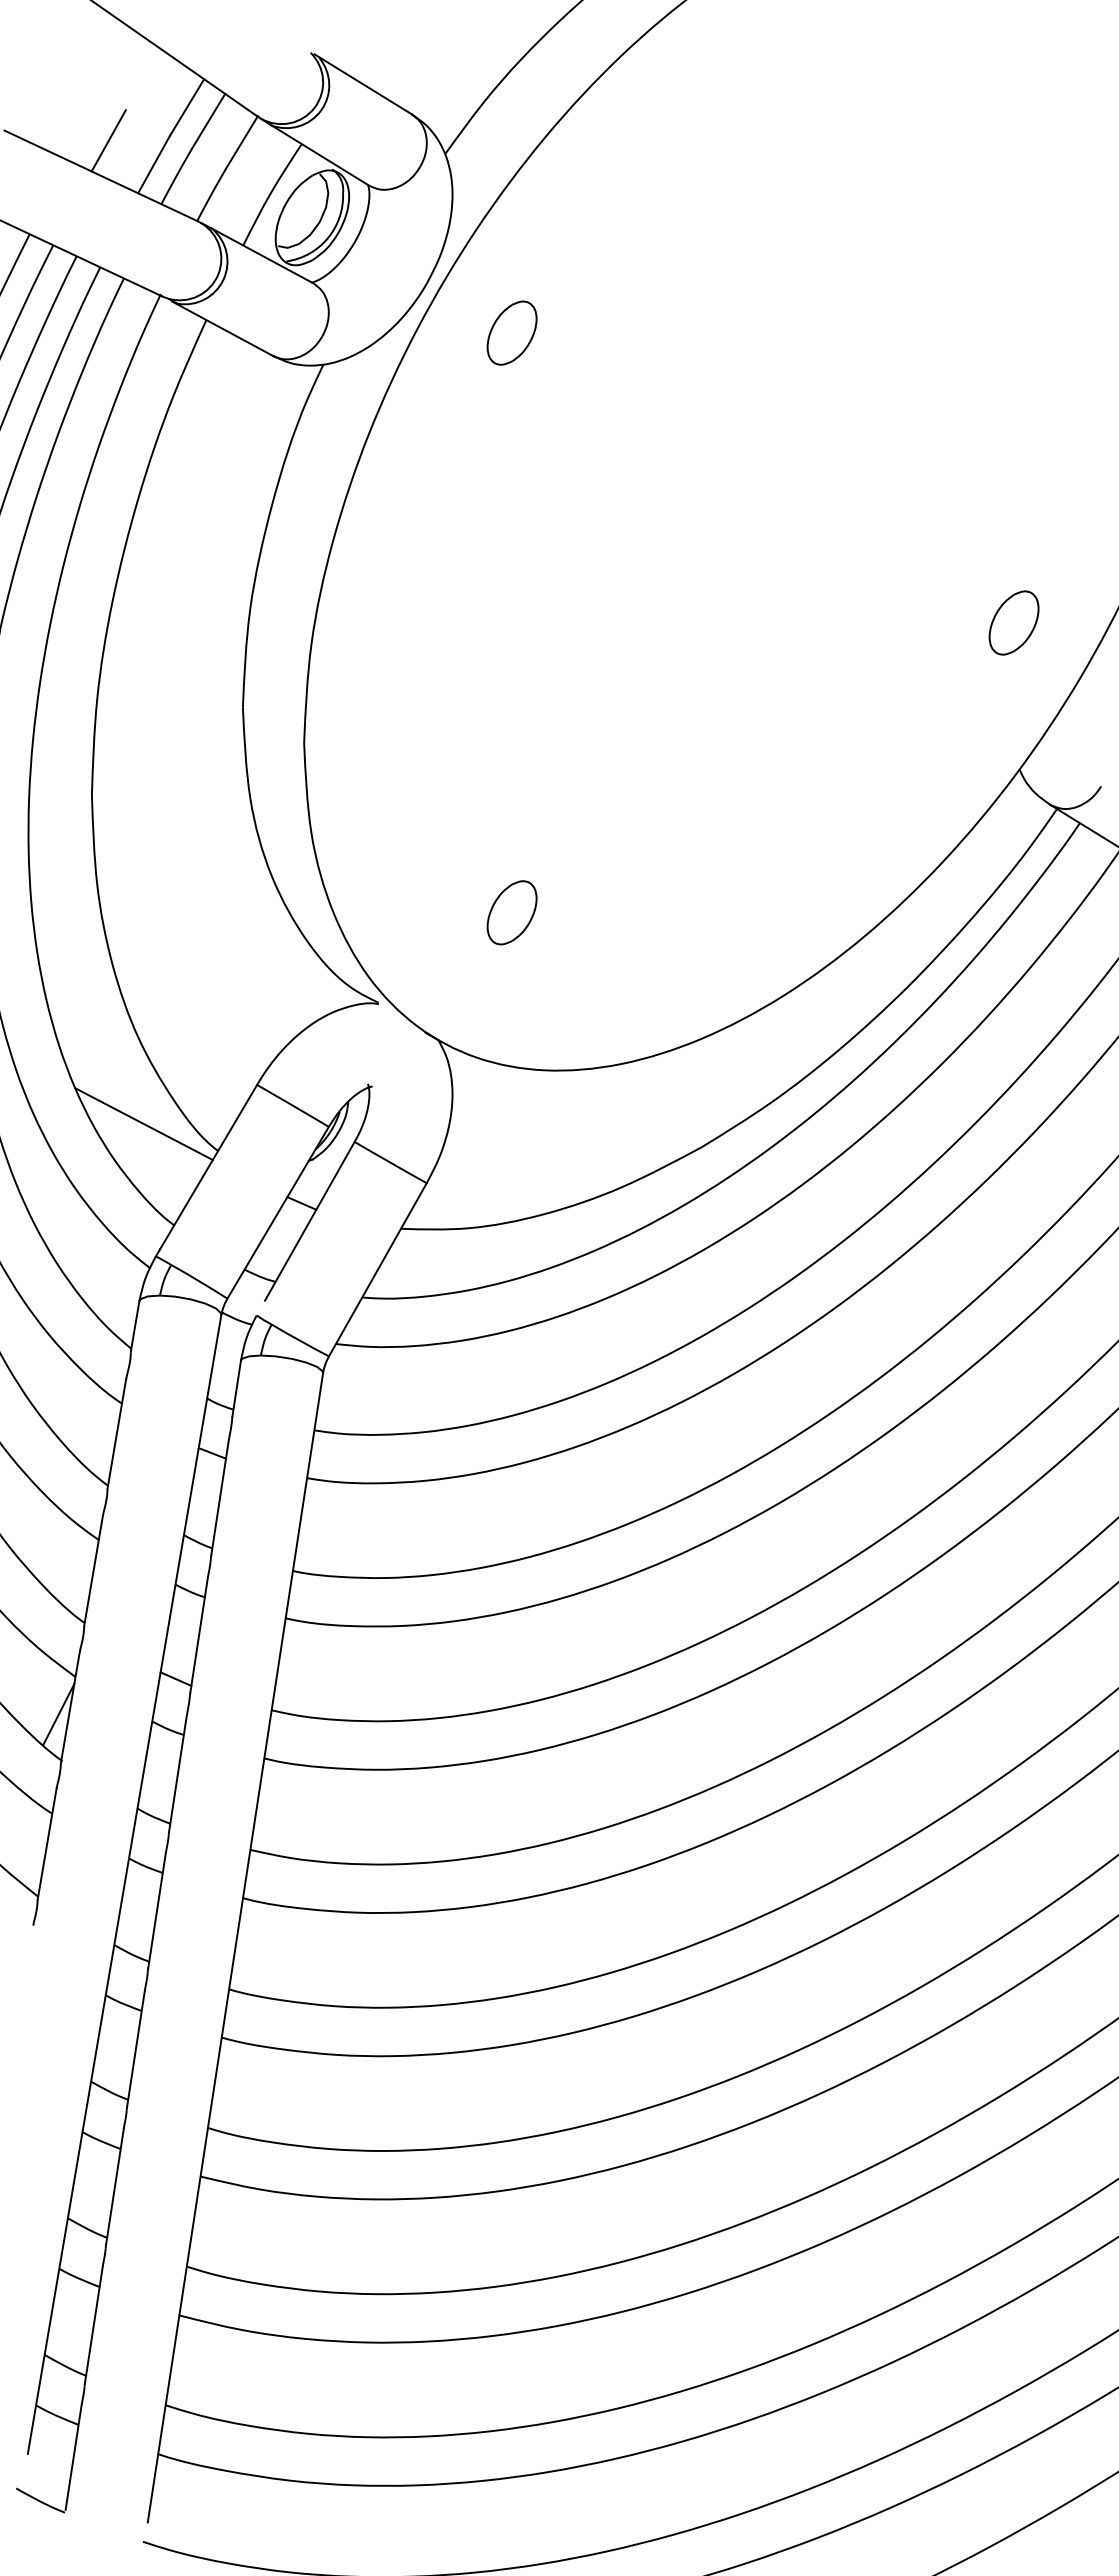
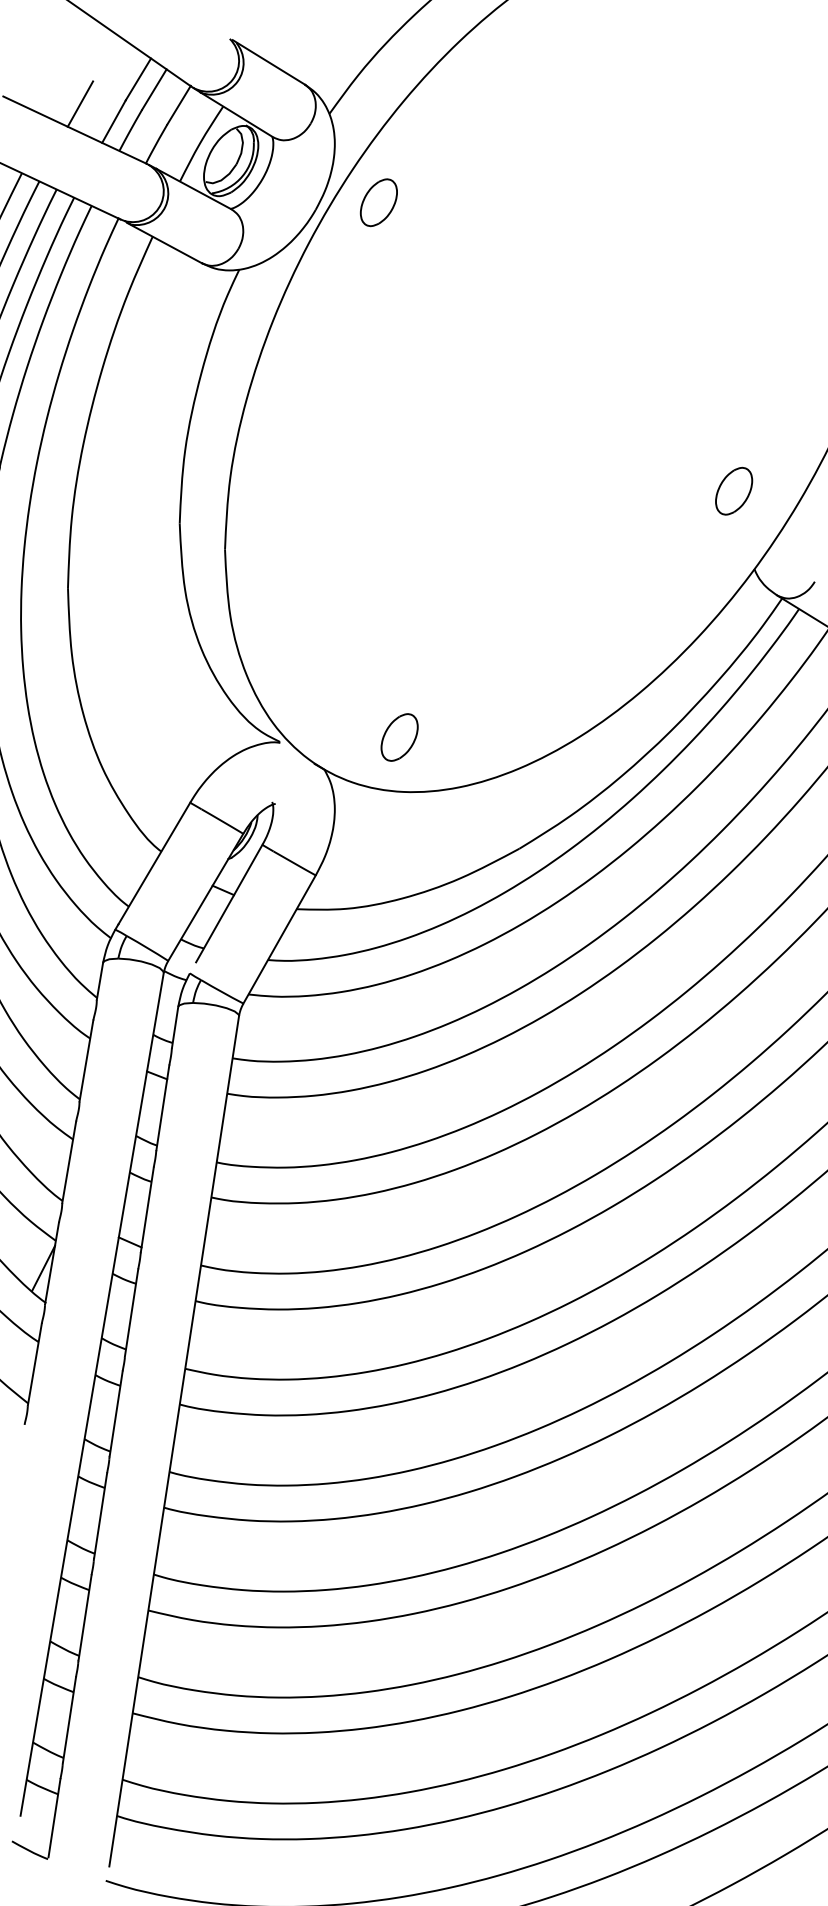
part: (511, 332) -> (378, 202), moved
part: (1013, 622) -> (733, 490), moved
part: (511, 912) -> (399, 737), moved
line: (143, 1124) -> (106, 832), removed

